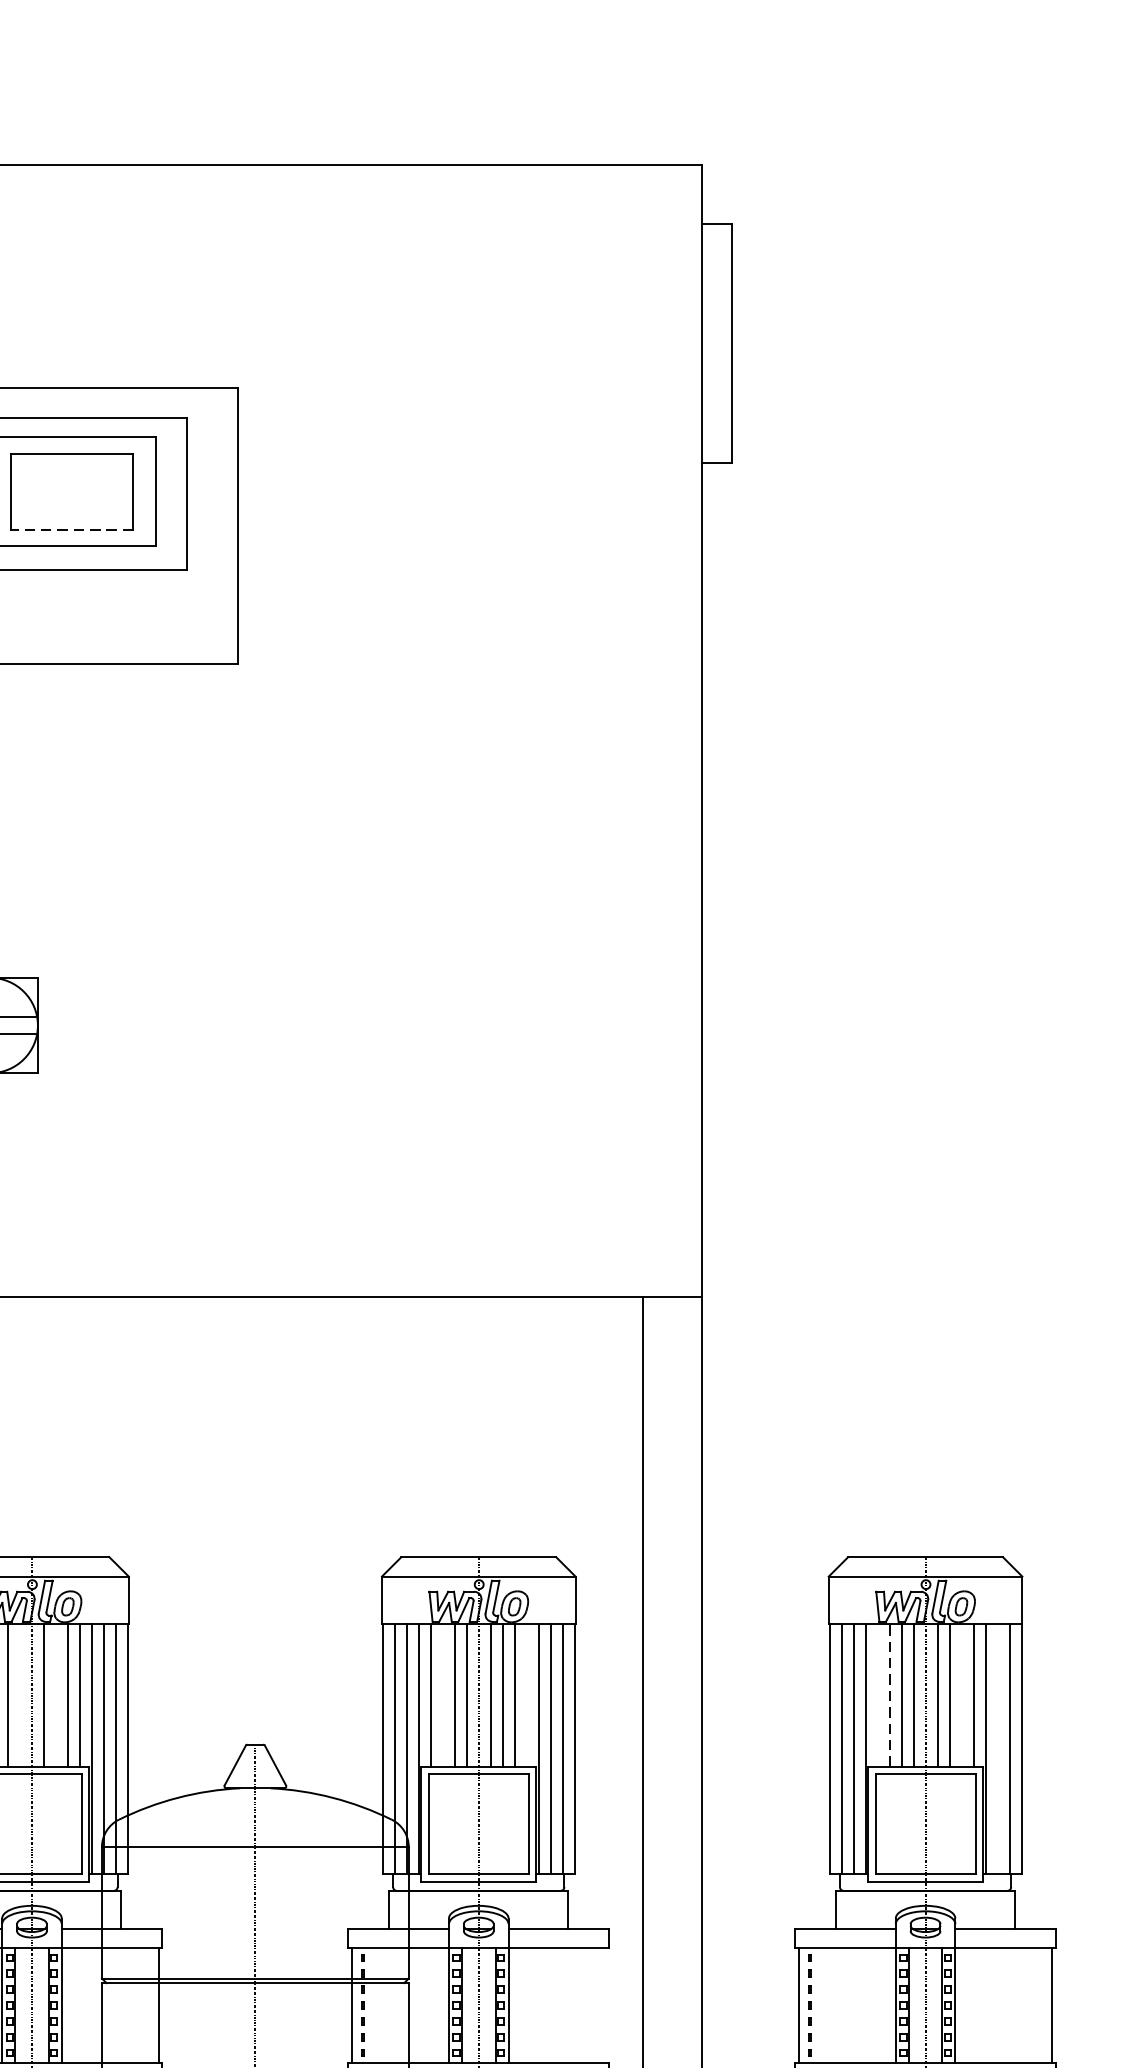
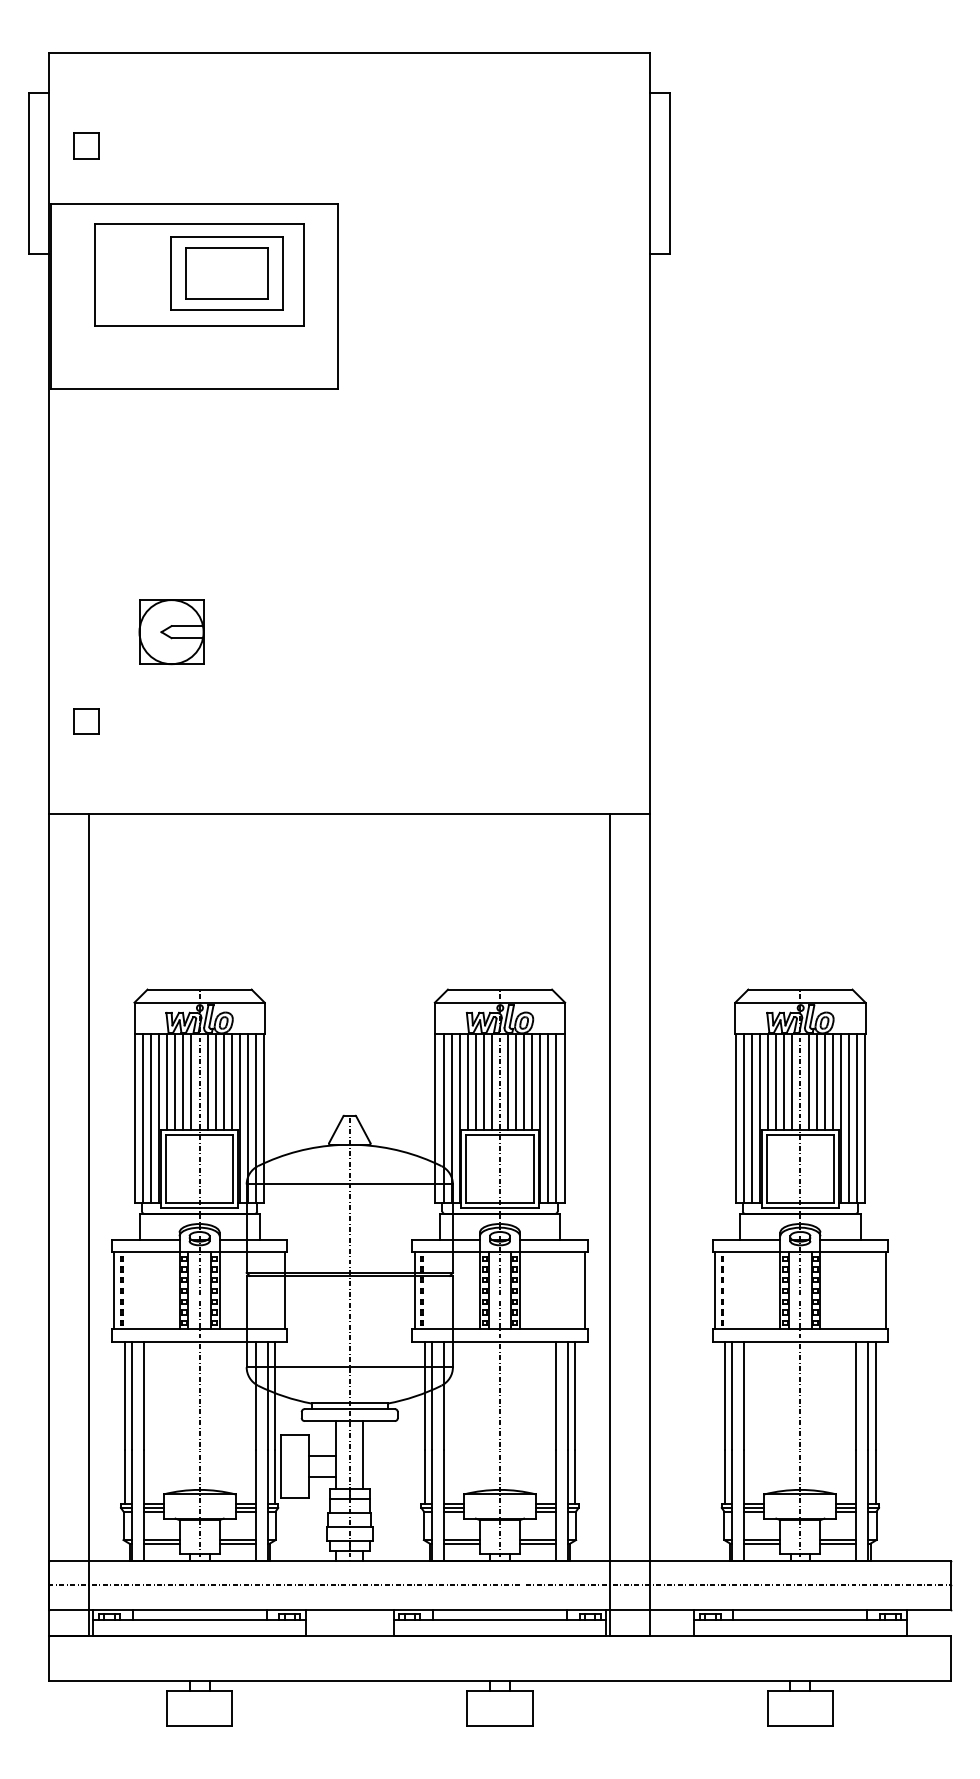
line: (71, 529) -> (226, 298), dashed -> solid
line: (19, 1695) -> (191, 1082), added
line: (55, 1695) -> (215, 1082), added
line: (442, 1695) -> (475, 1082), added
line: (527, 1695) -> (532, 1082), added
line: (878, 1695) -> (768, 1082), added
line: (890, 1695) -> (776, 1082), dashed -> solid
line: (961, 1695) -> (824, 1082), added
line: (997, 1748) -> (848, 1118), added
line: (605, 2004) -> (585, 1290), added

